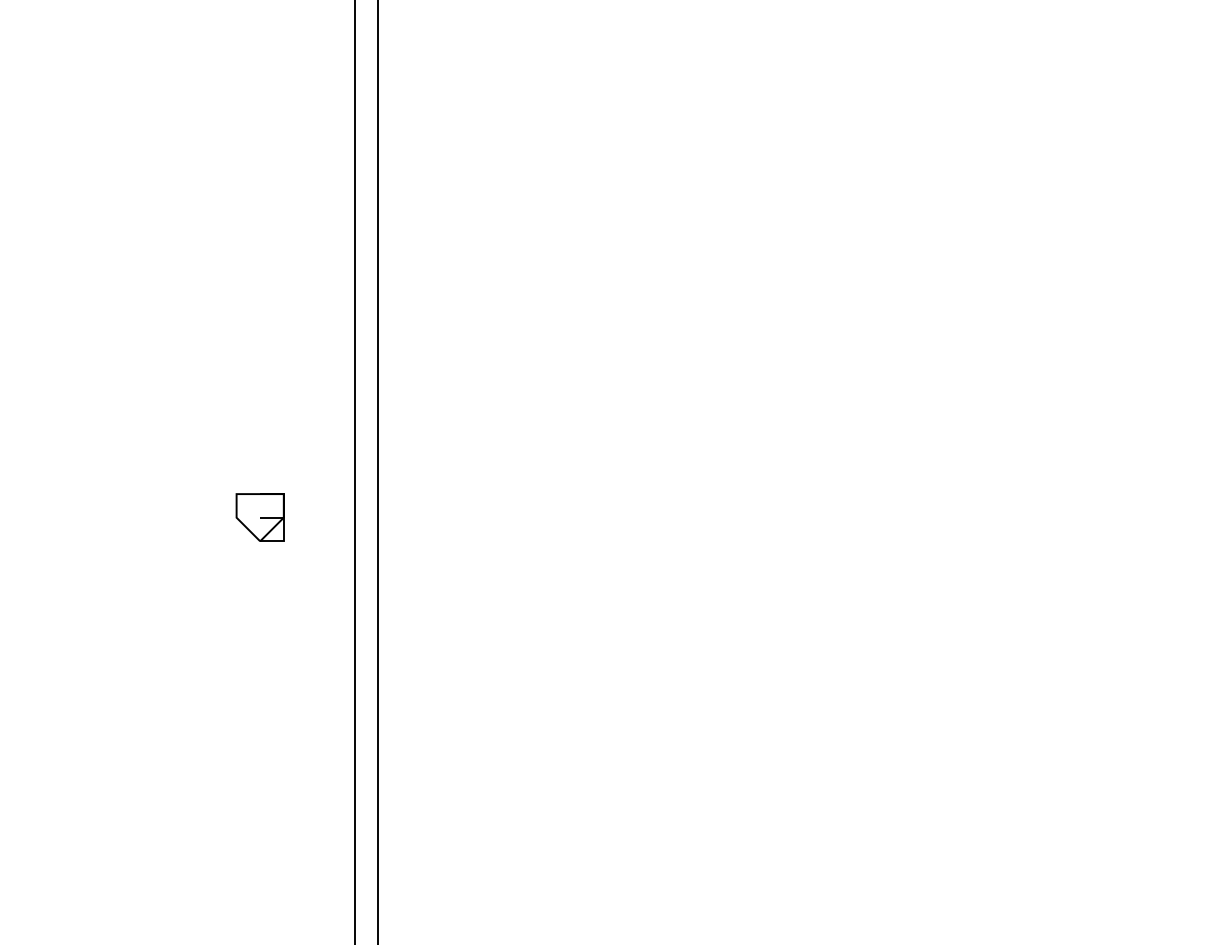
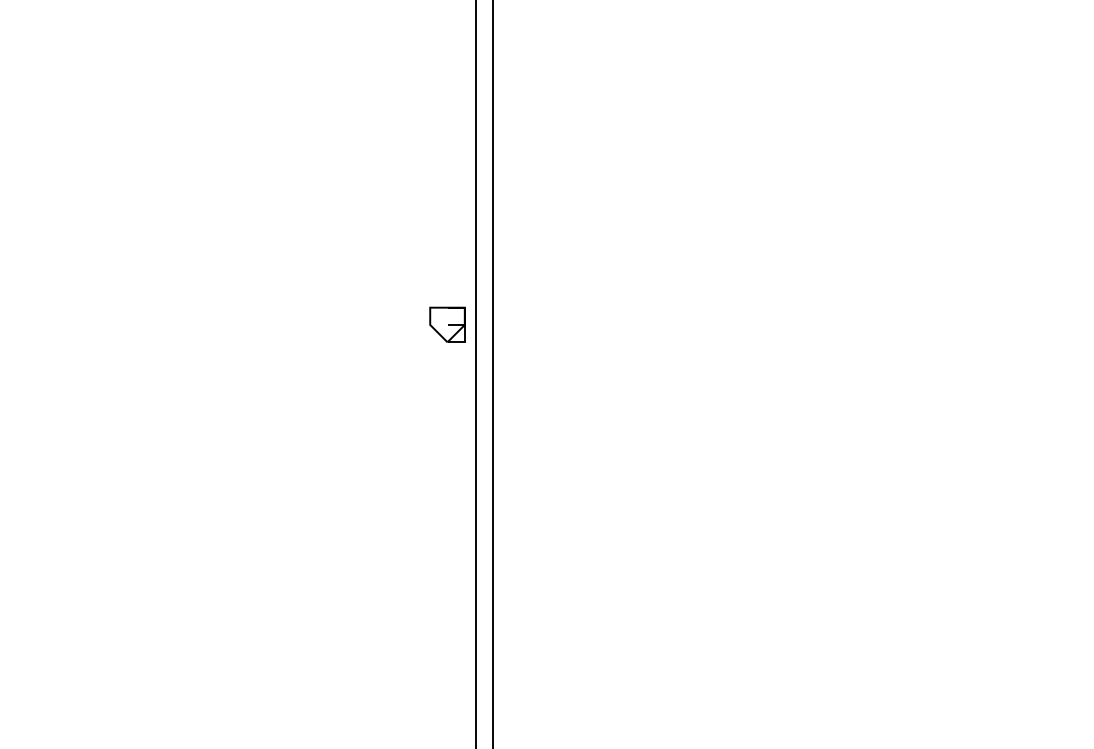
part: (260, 517) -> (447, 324), moved

